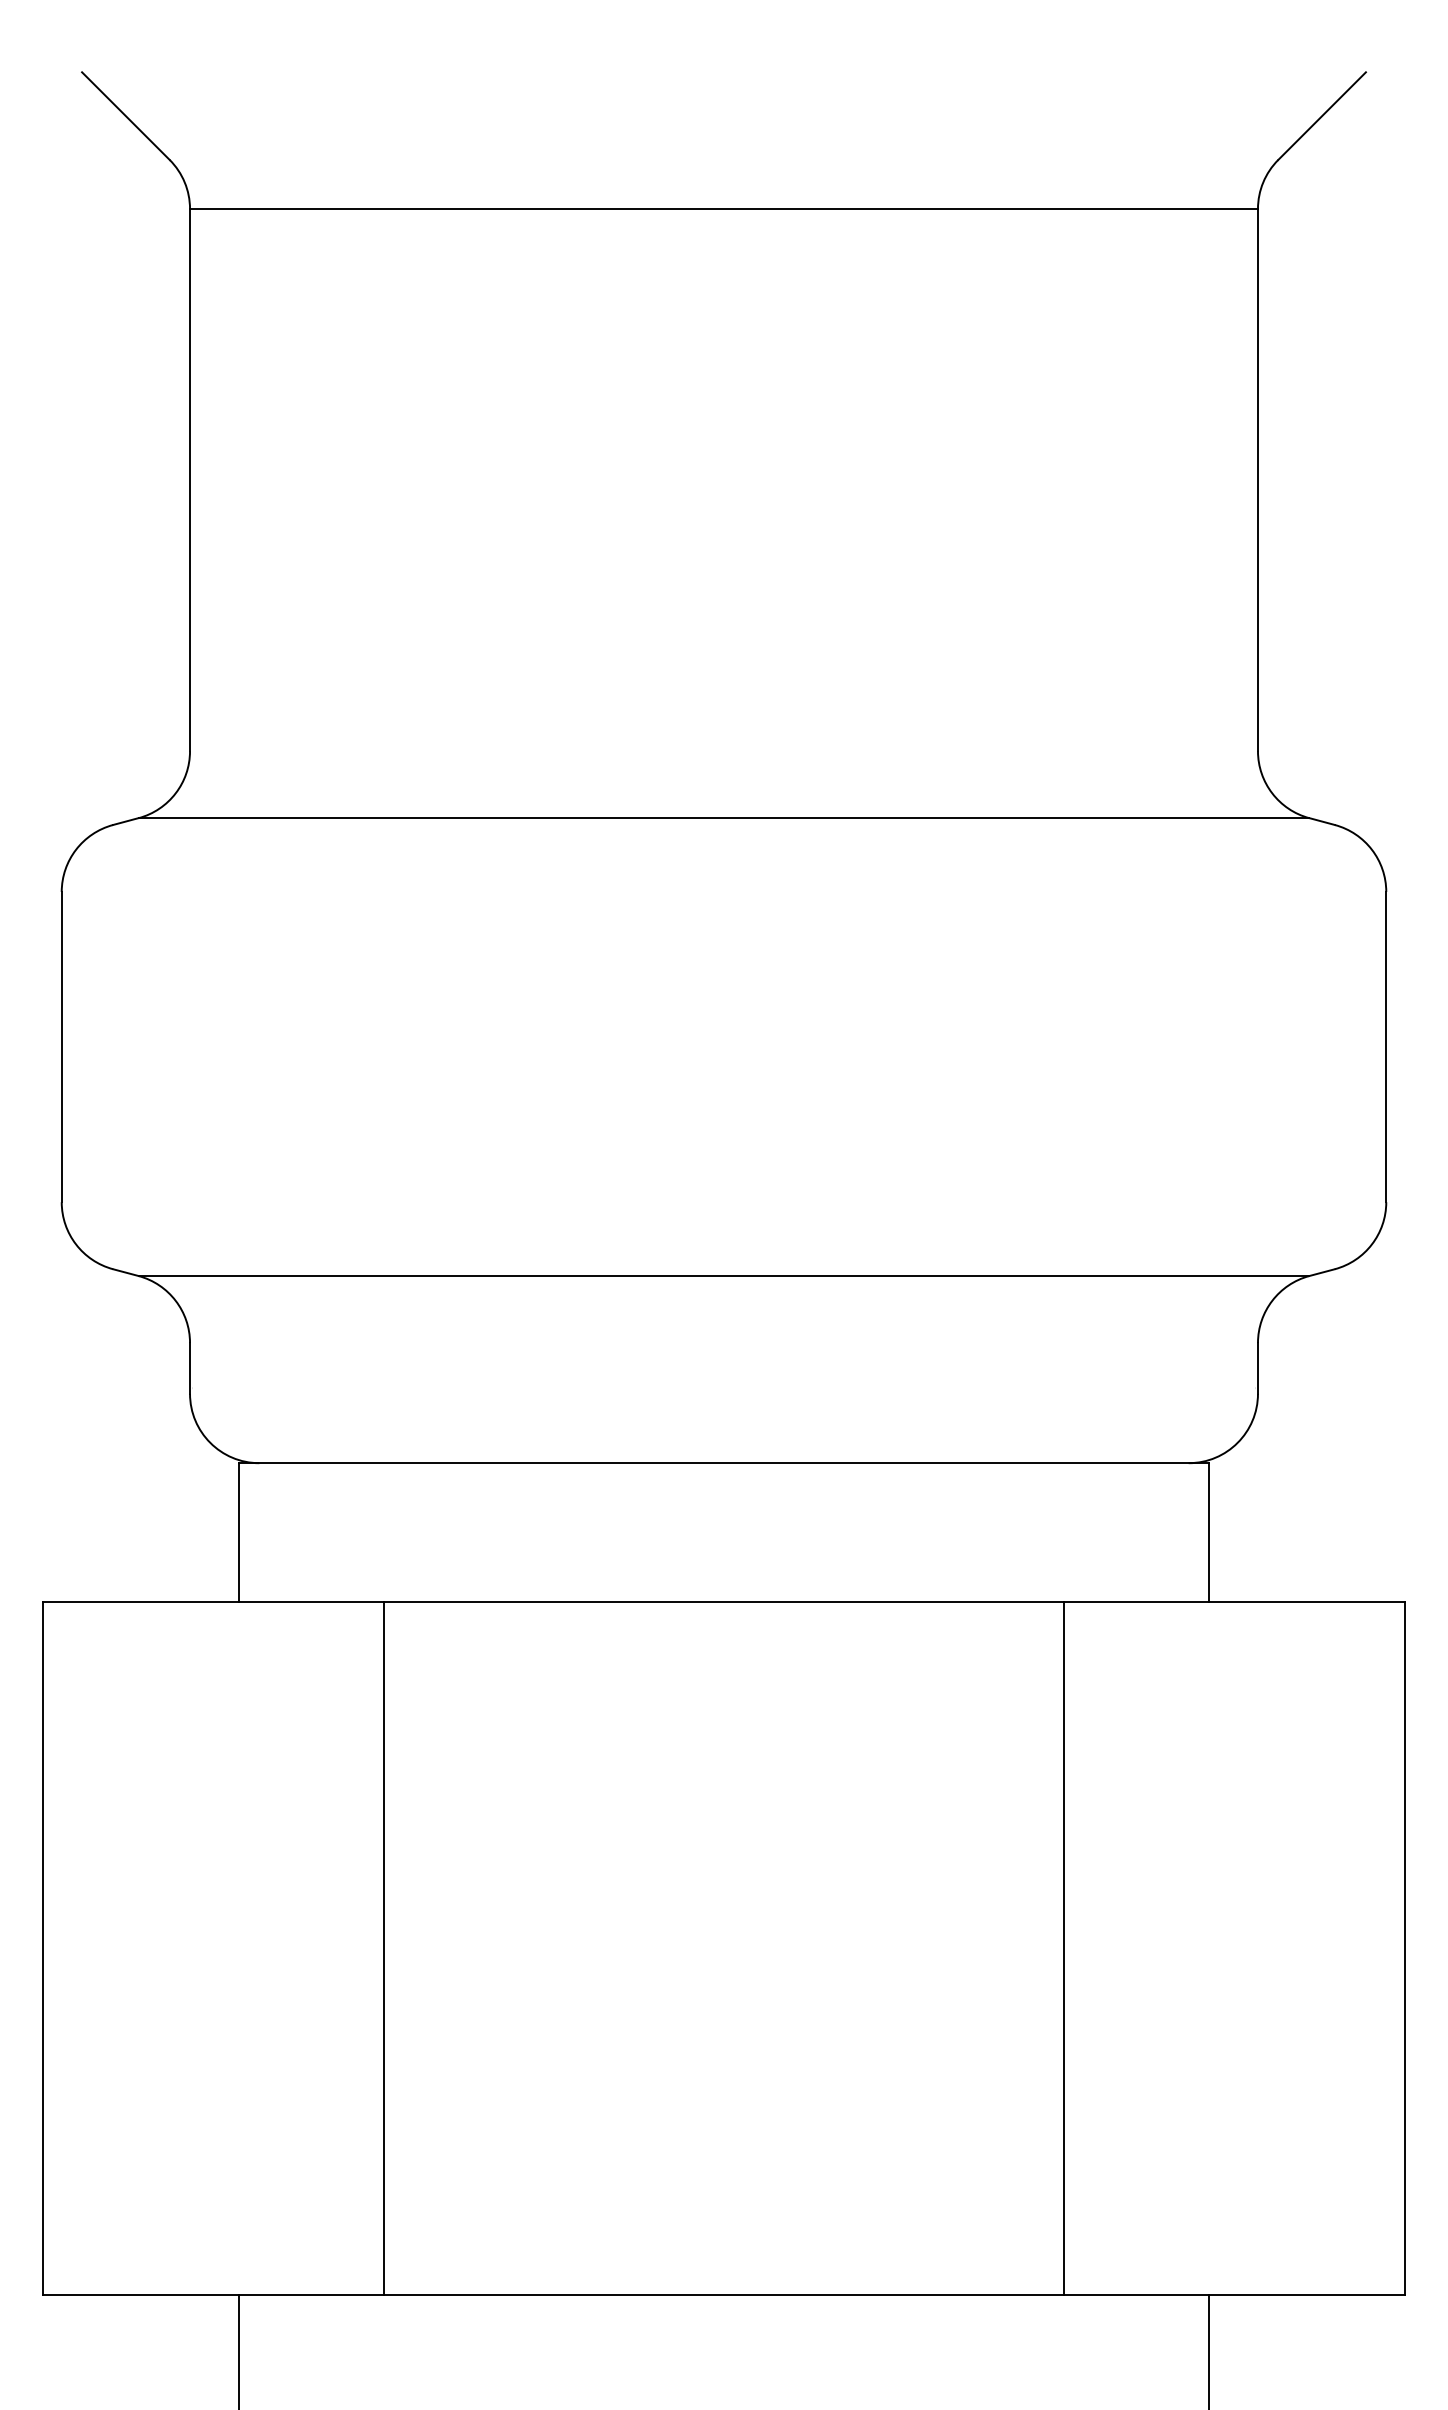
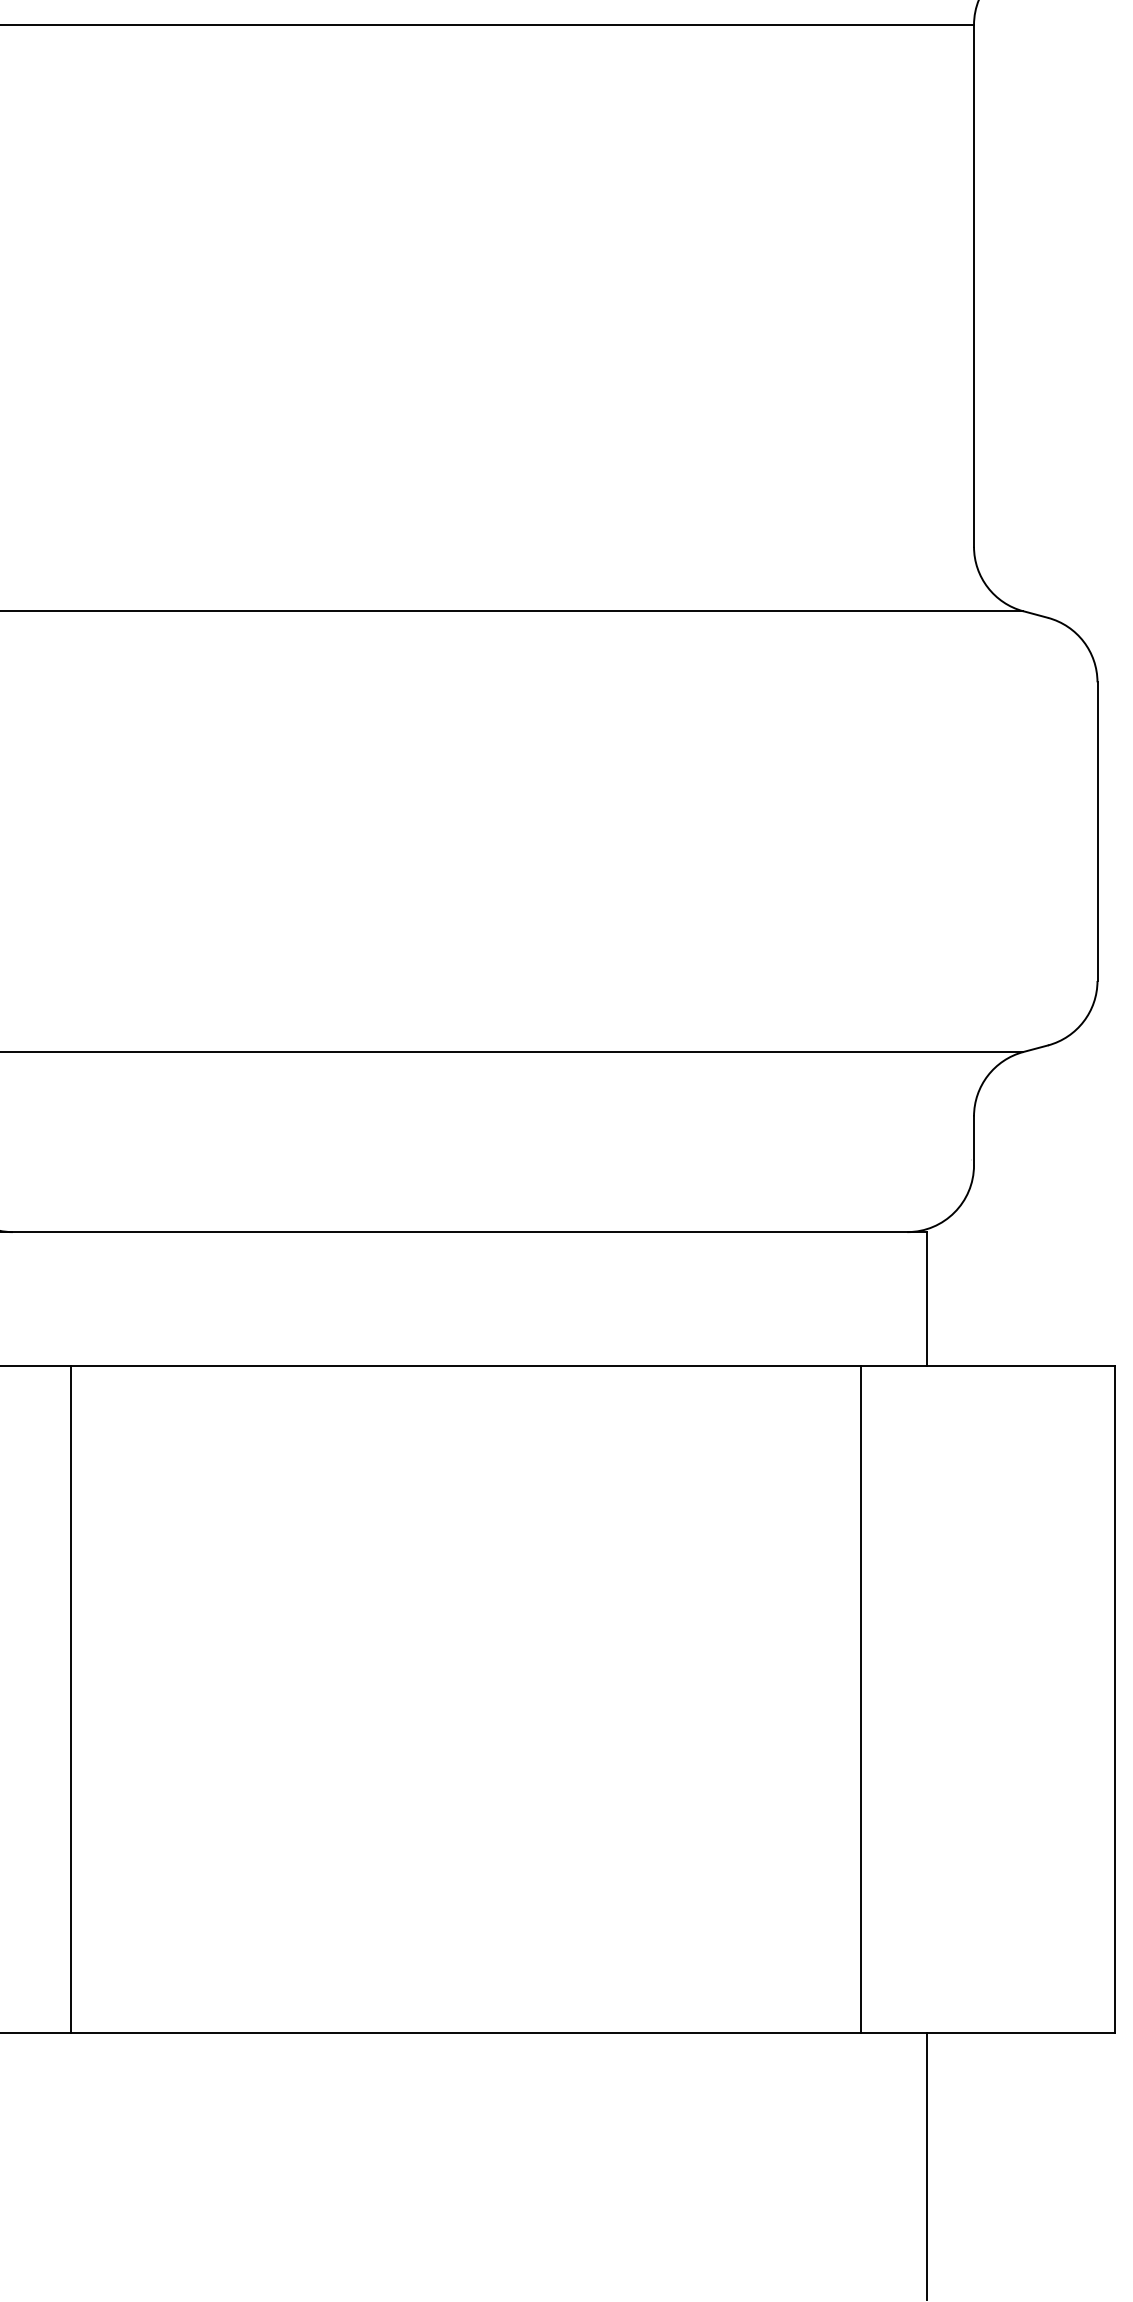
line: (383, 1948) -> (70, 1699), moved
line: (1064, 1948) -> (860, 1699), moved

